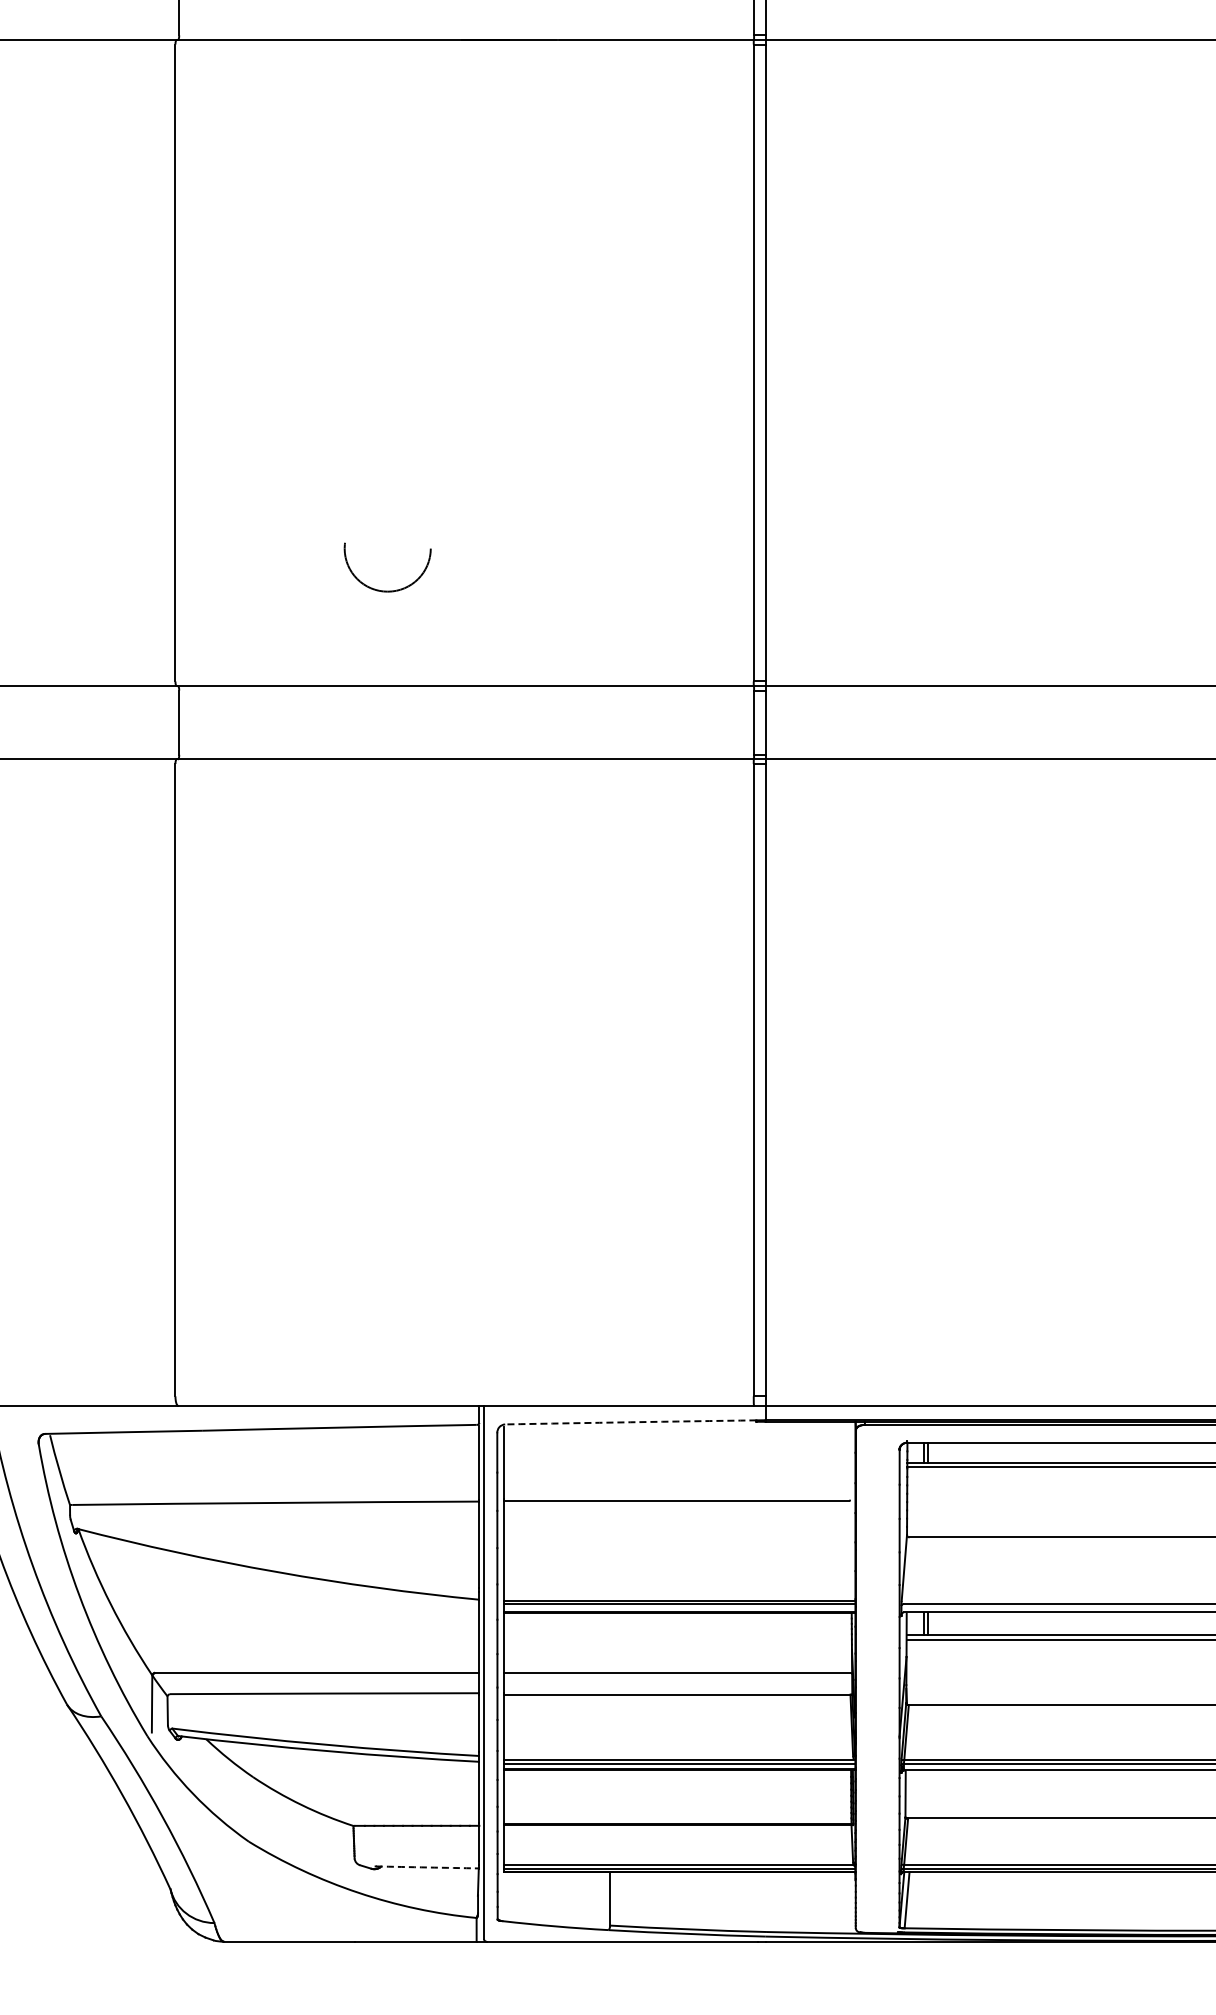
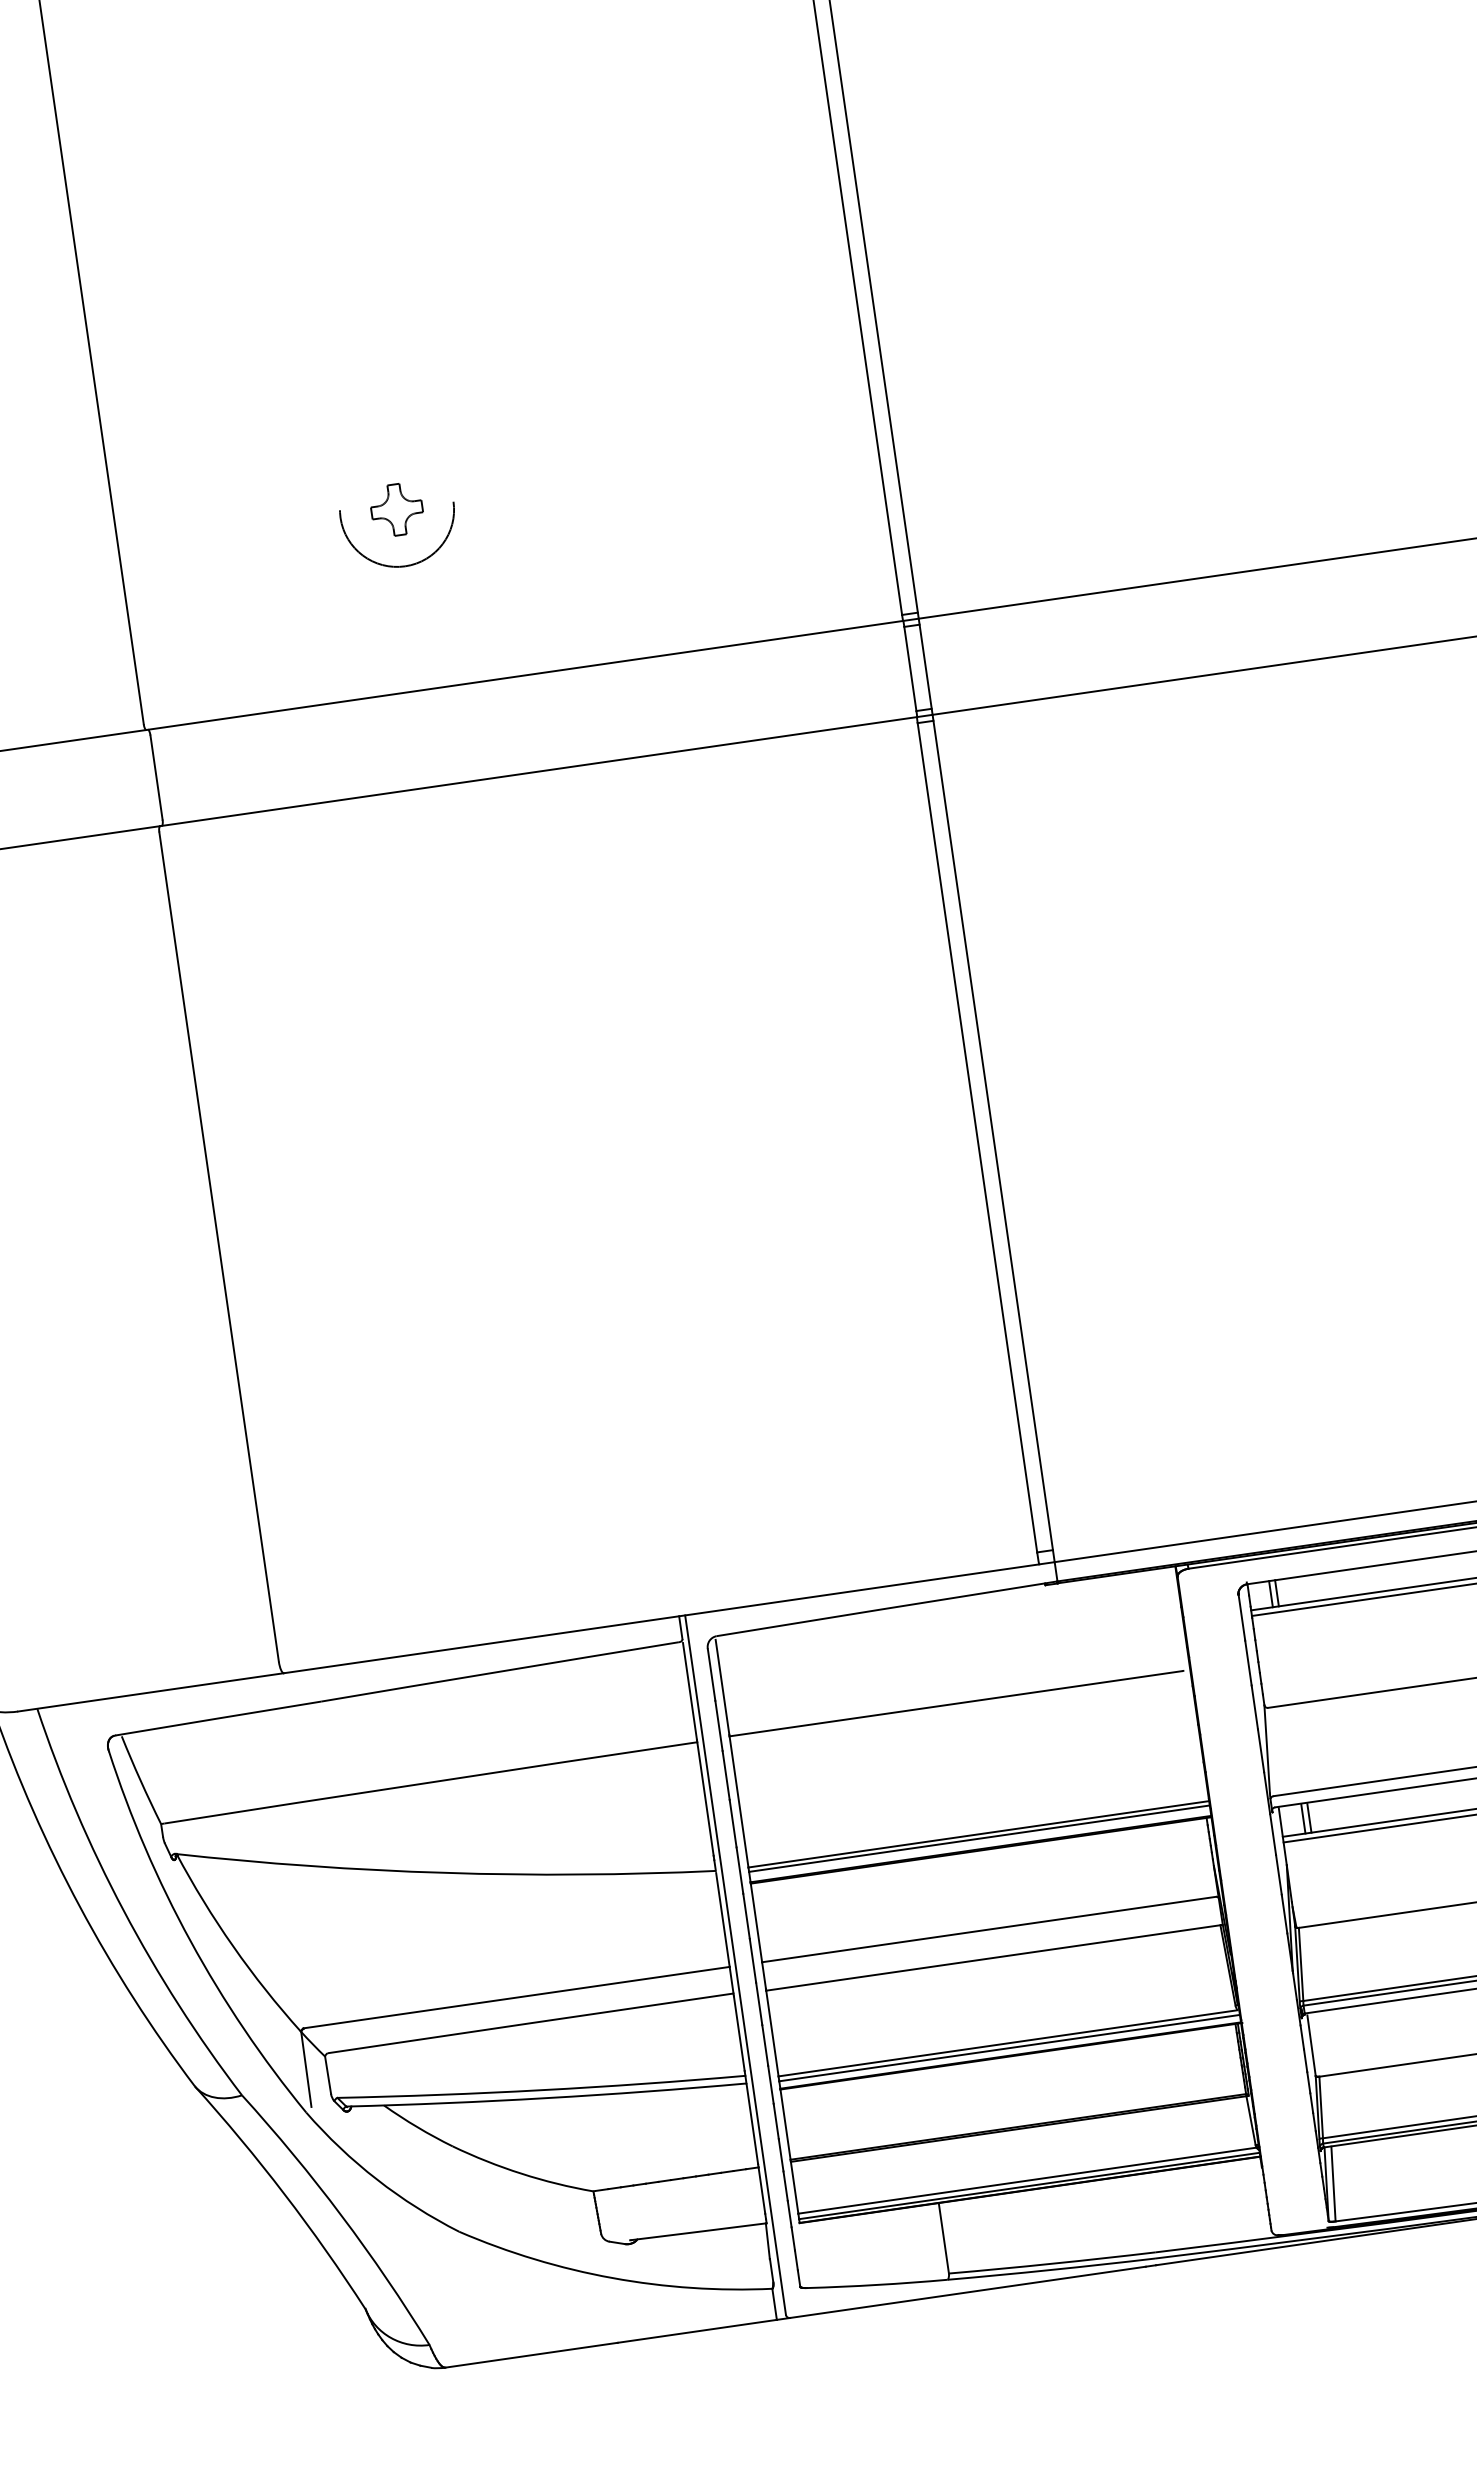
part: (387, 548) -> (396, 509), added
arc: (630, 1422) -> (880, 1609), dashed -> solid
arc: (427, 1867) -> (698, 2231), dashed -> solid

